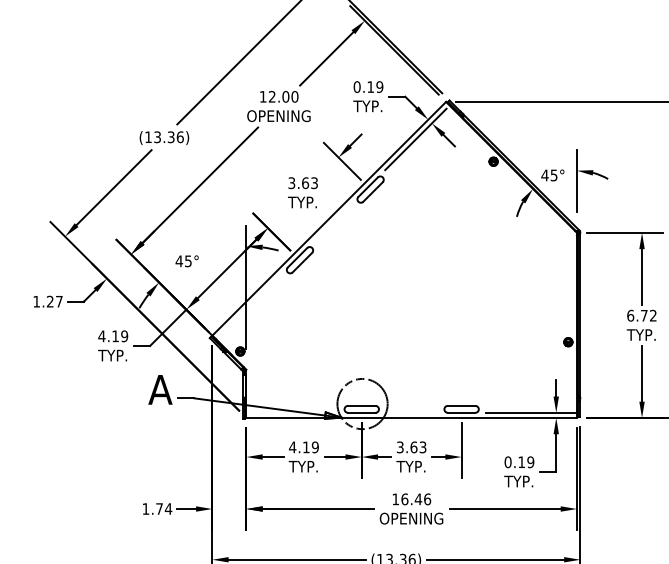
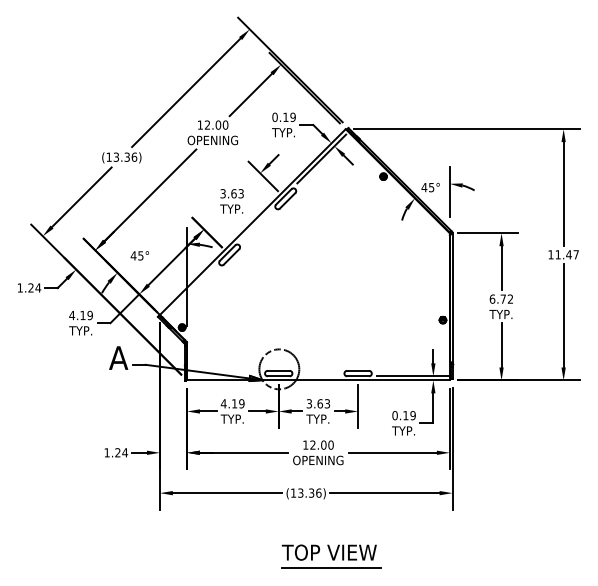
text: (59, 301) -> (38, 287), 1.27 -> 1.24
text: (415, 498) -> (321, 444), 16.46 -> 12.00
text: (158, 508) -> (117, 452), 1.74 -> 1.24

